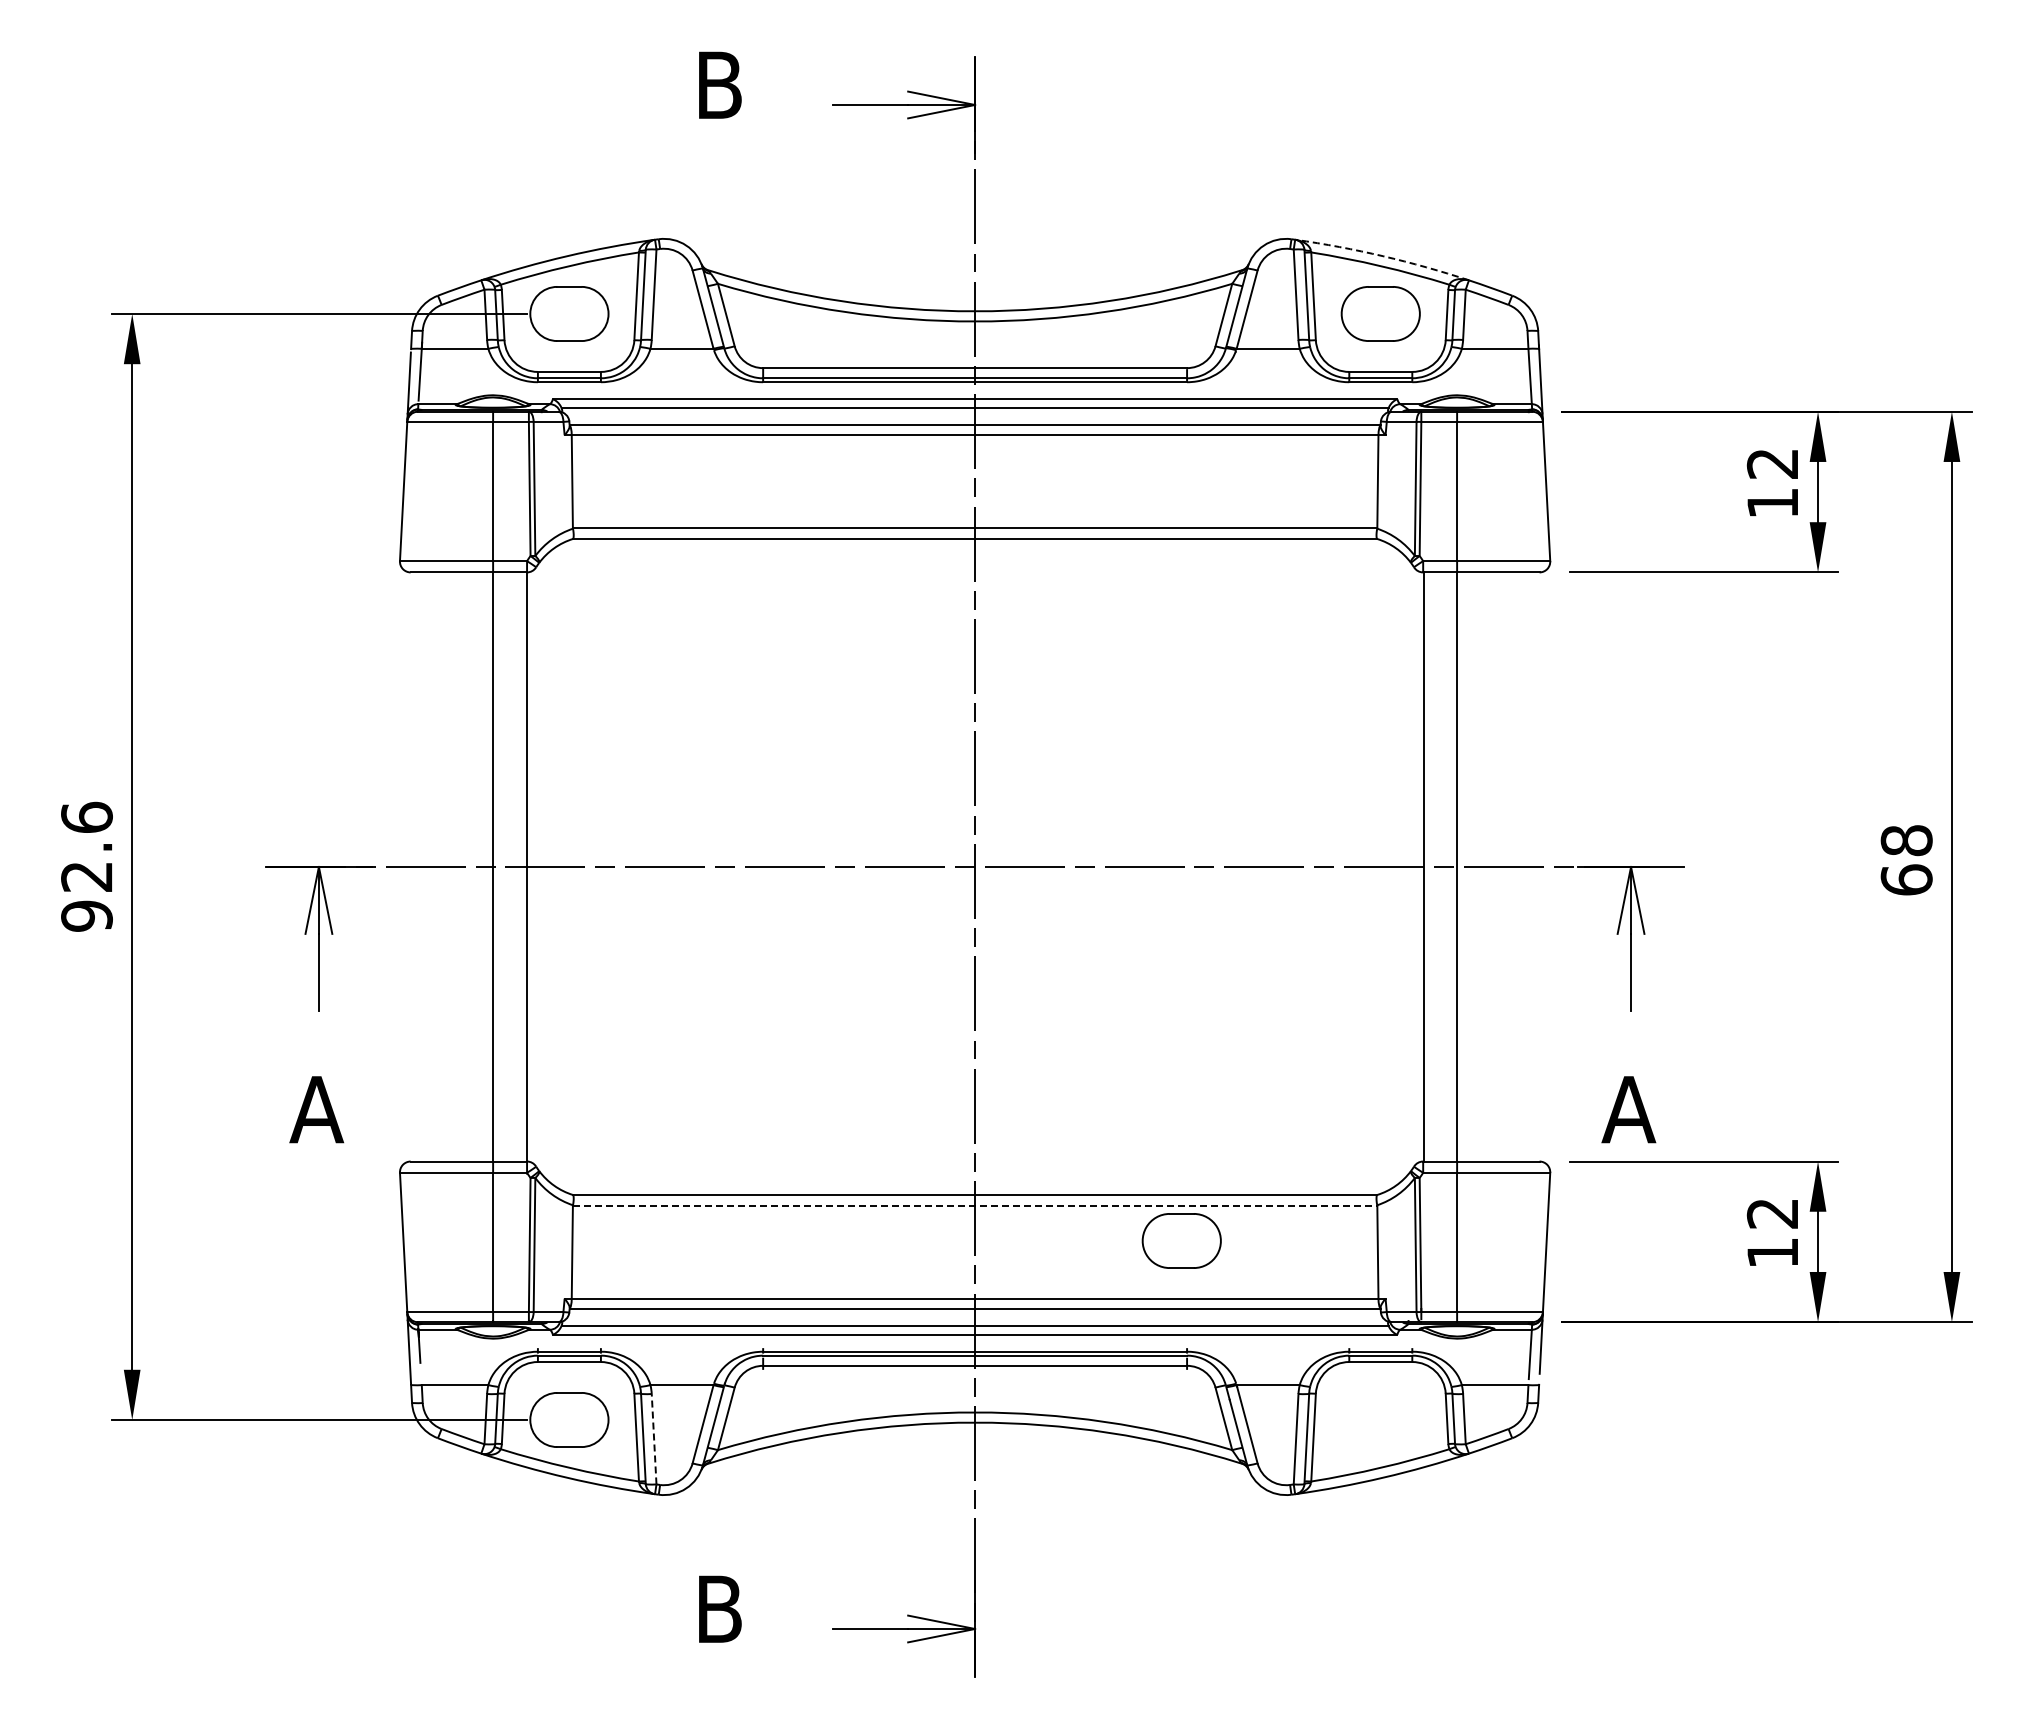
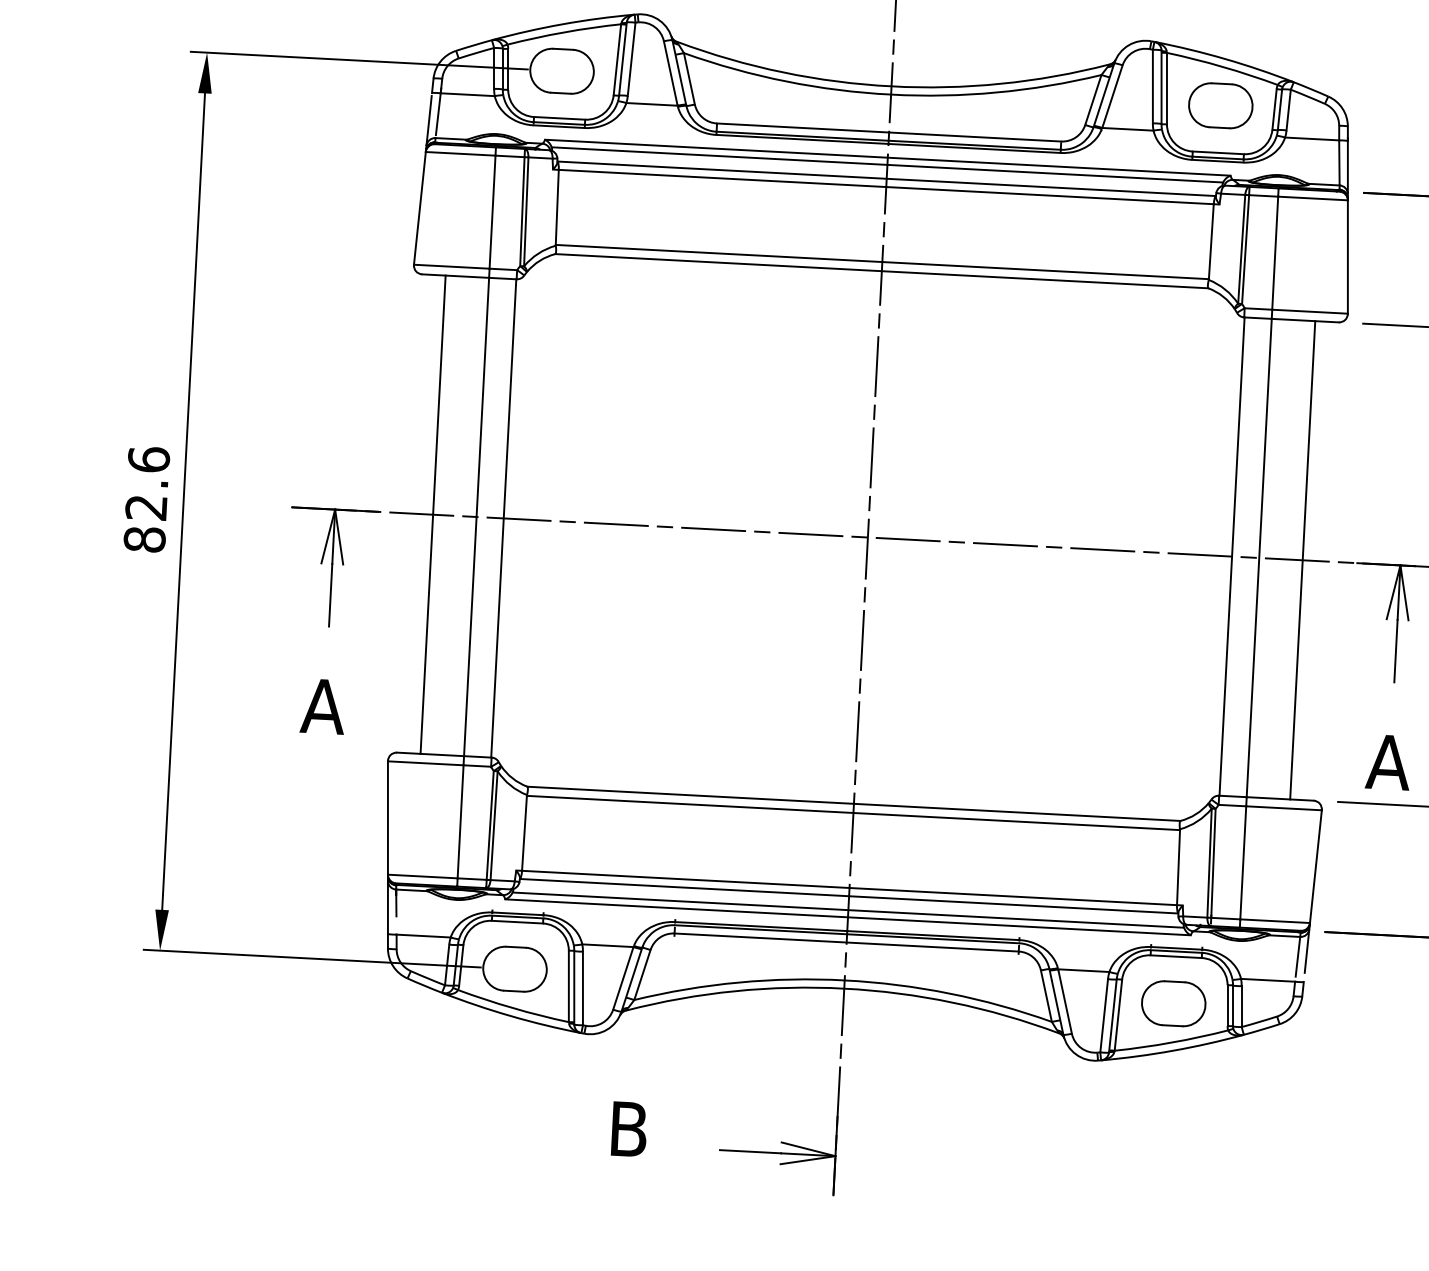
arc: (1383, 256) -> (1225, 59), dashed -> solid
line: (439, 866) -> (433, 514), added
line: (1510, 866) -> (1302, 559), added
text: (86, 915) -> (144, 539), 92.6 -> 82.6
line: (975, 1206) -> (853, 813), dashed -> solid
part: (1181, 1240) -> (1173, 1003), moved
line: (654, 1438) -> (583, 987), dashed -> solid

